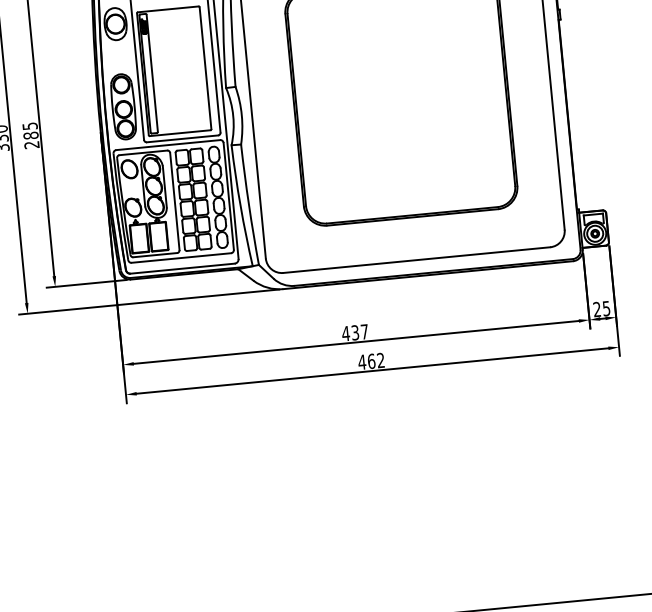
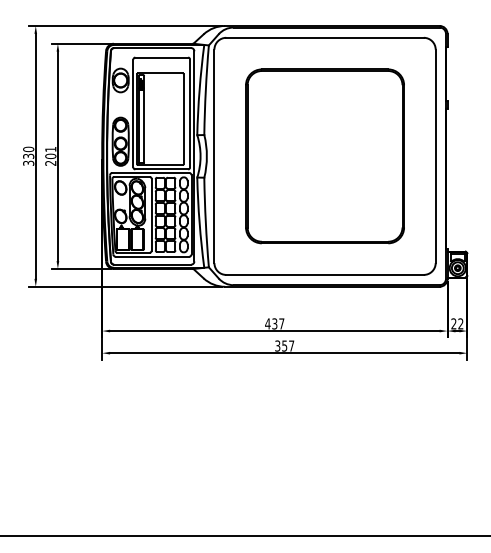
text: (30, 131) -> (50, 153), 285 -> 201
text: (605, 308) -> (460, 323), 25 -> 22
text: (371, 360) -> (284, 345), 462 -> 357

